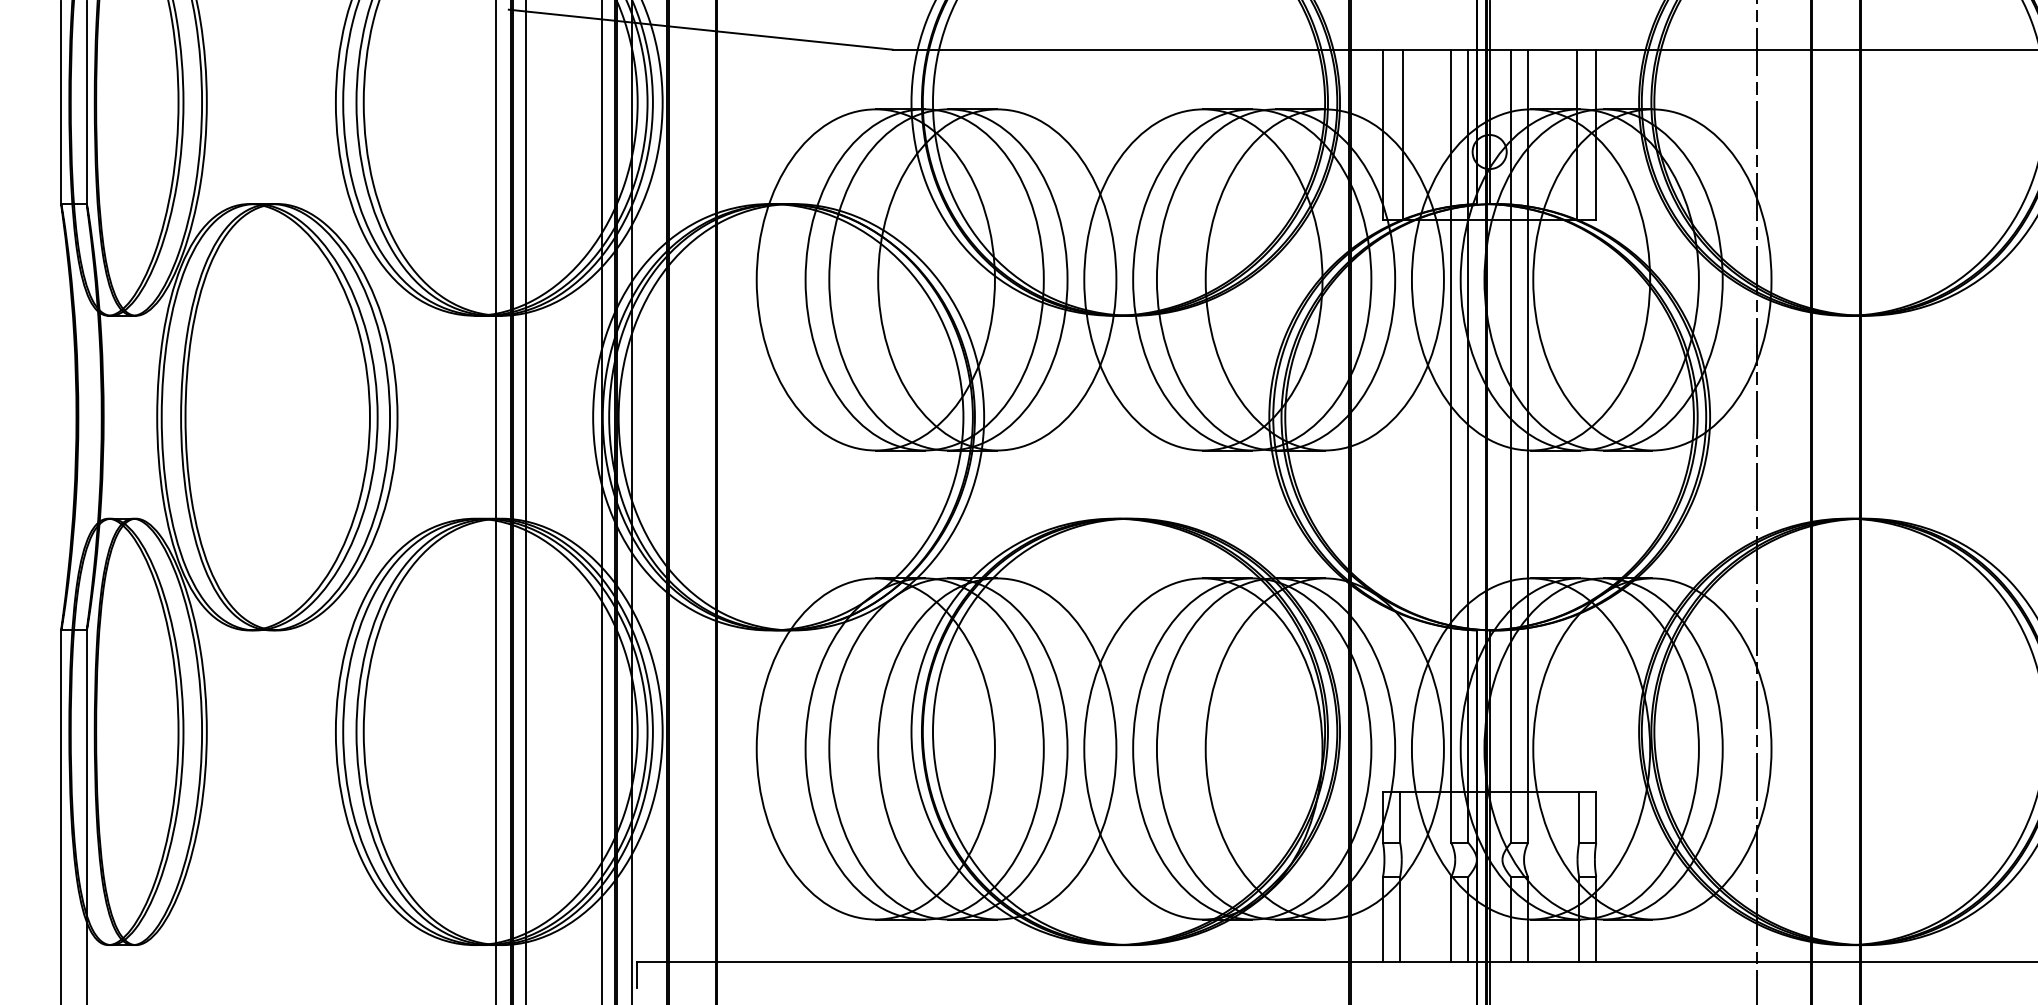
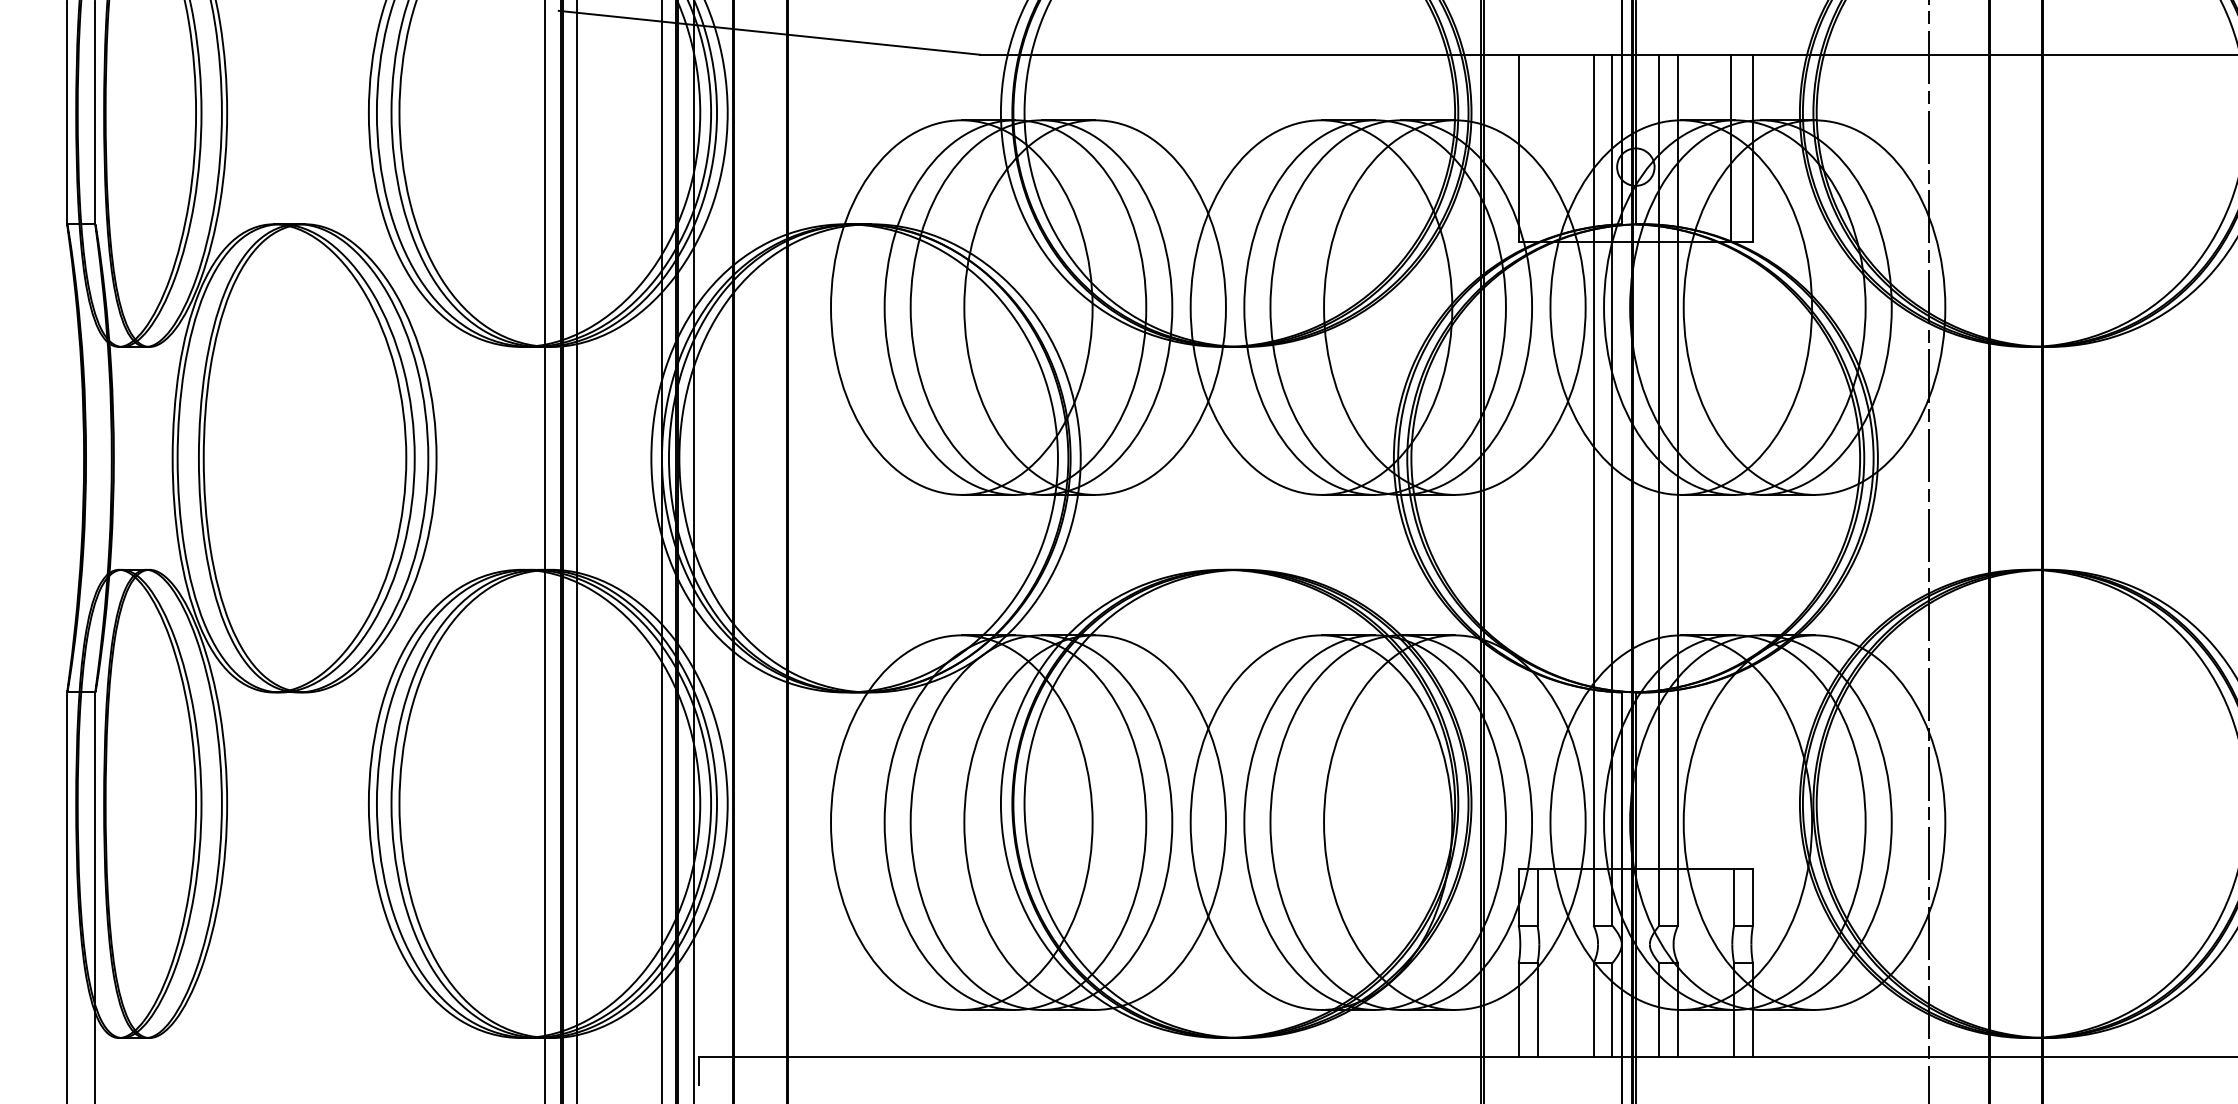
line: (1402, 134) -> (1540, 147), removed

